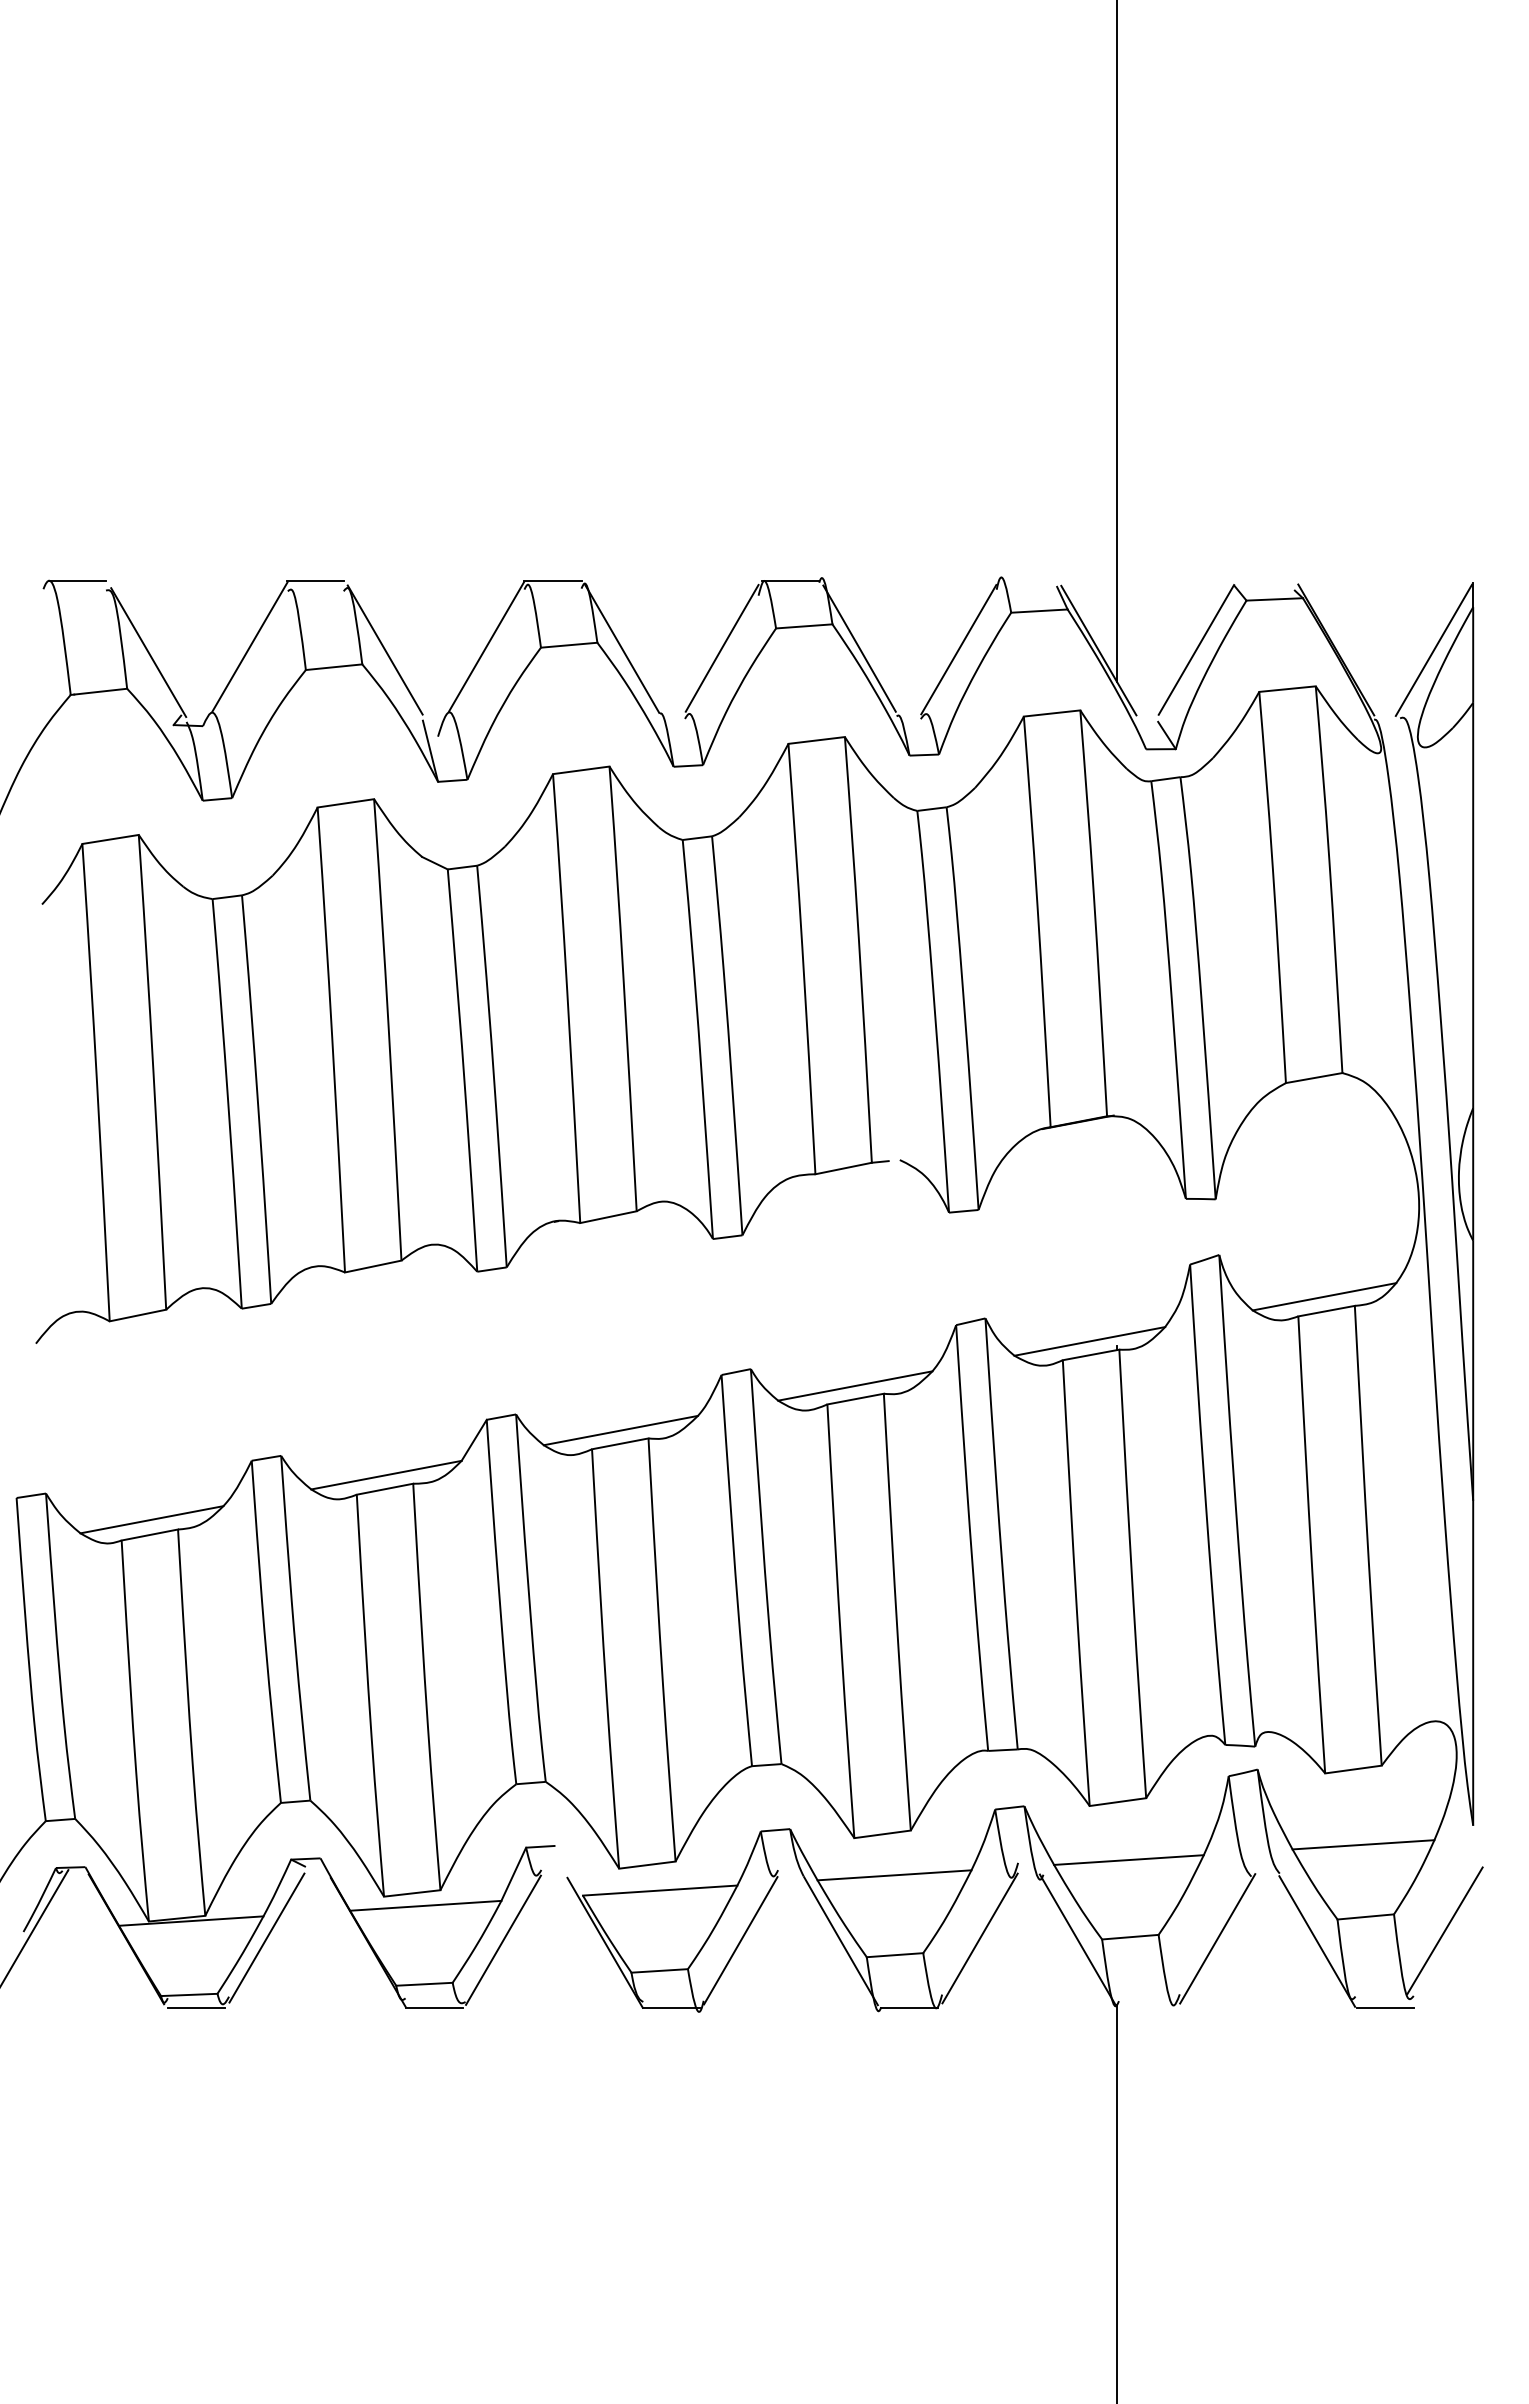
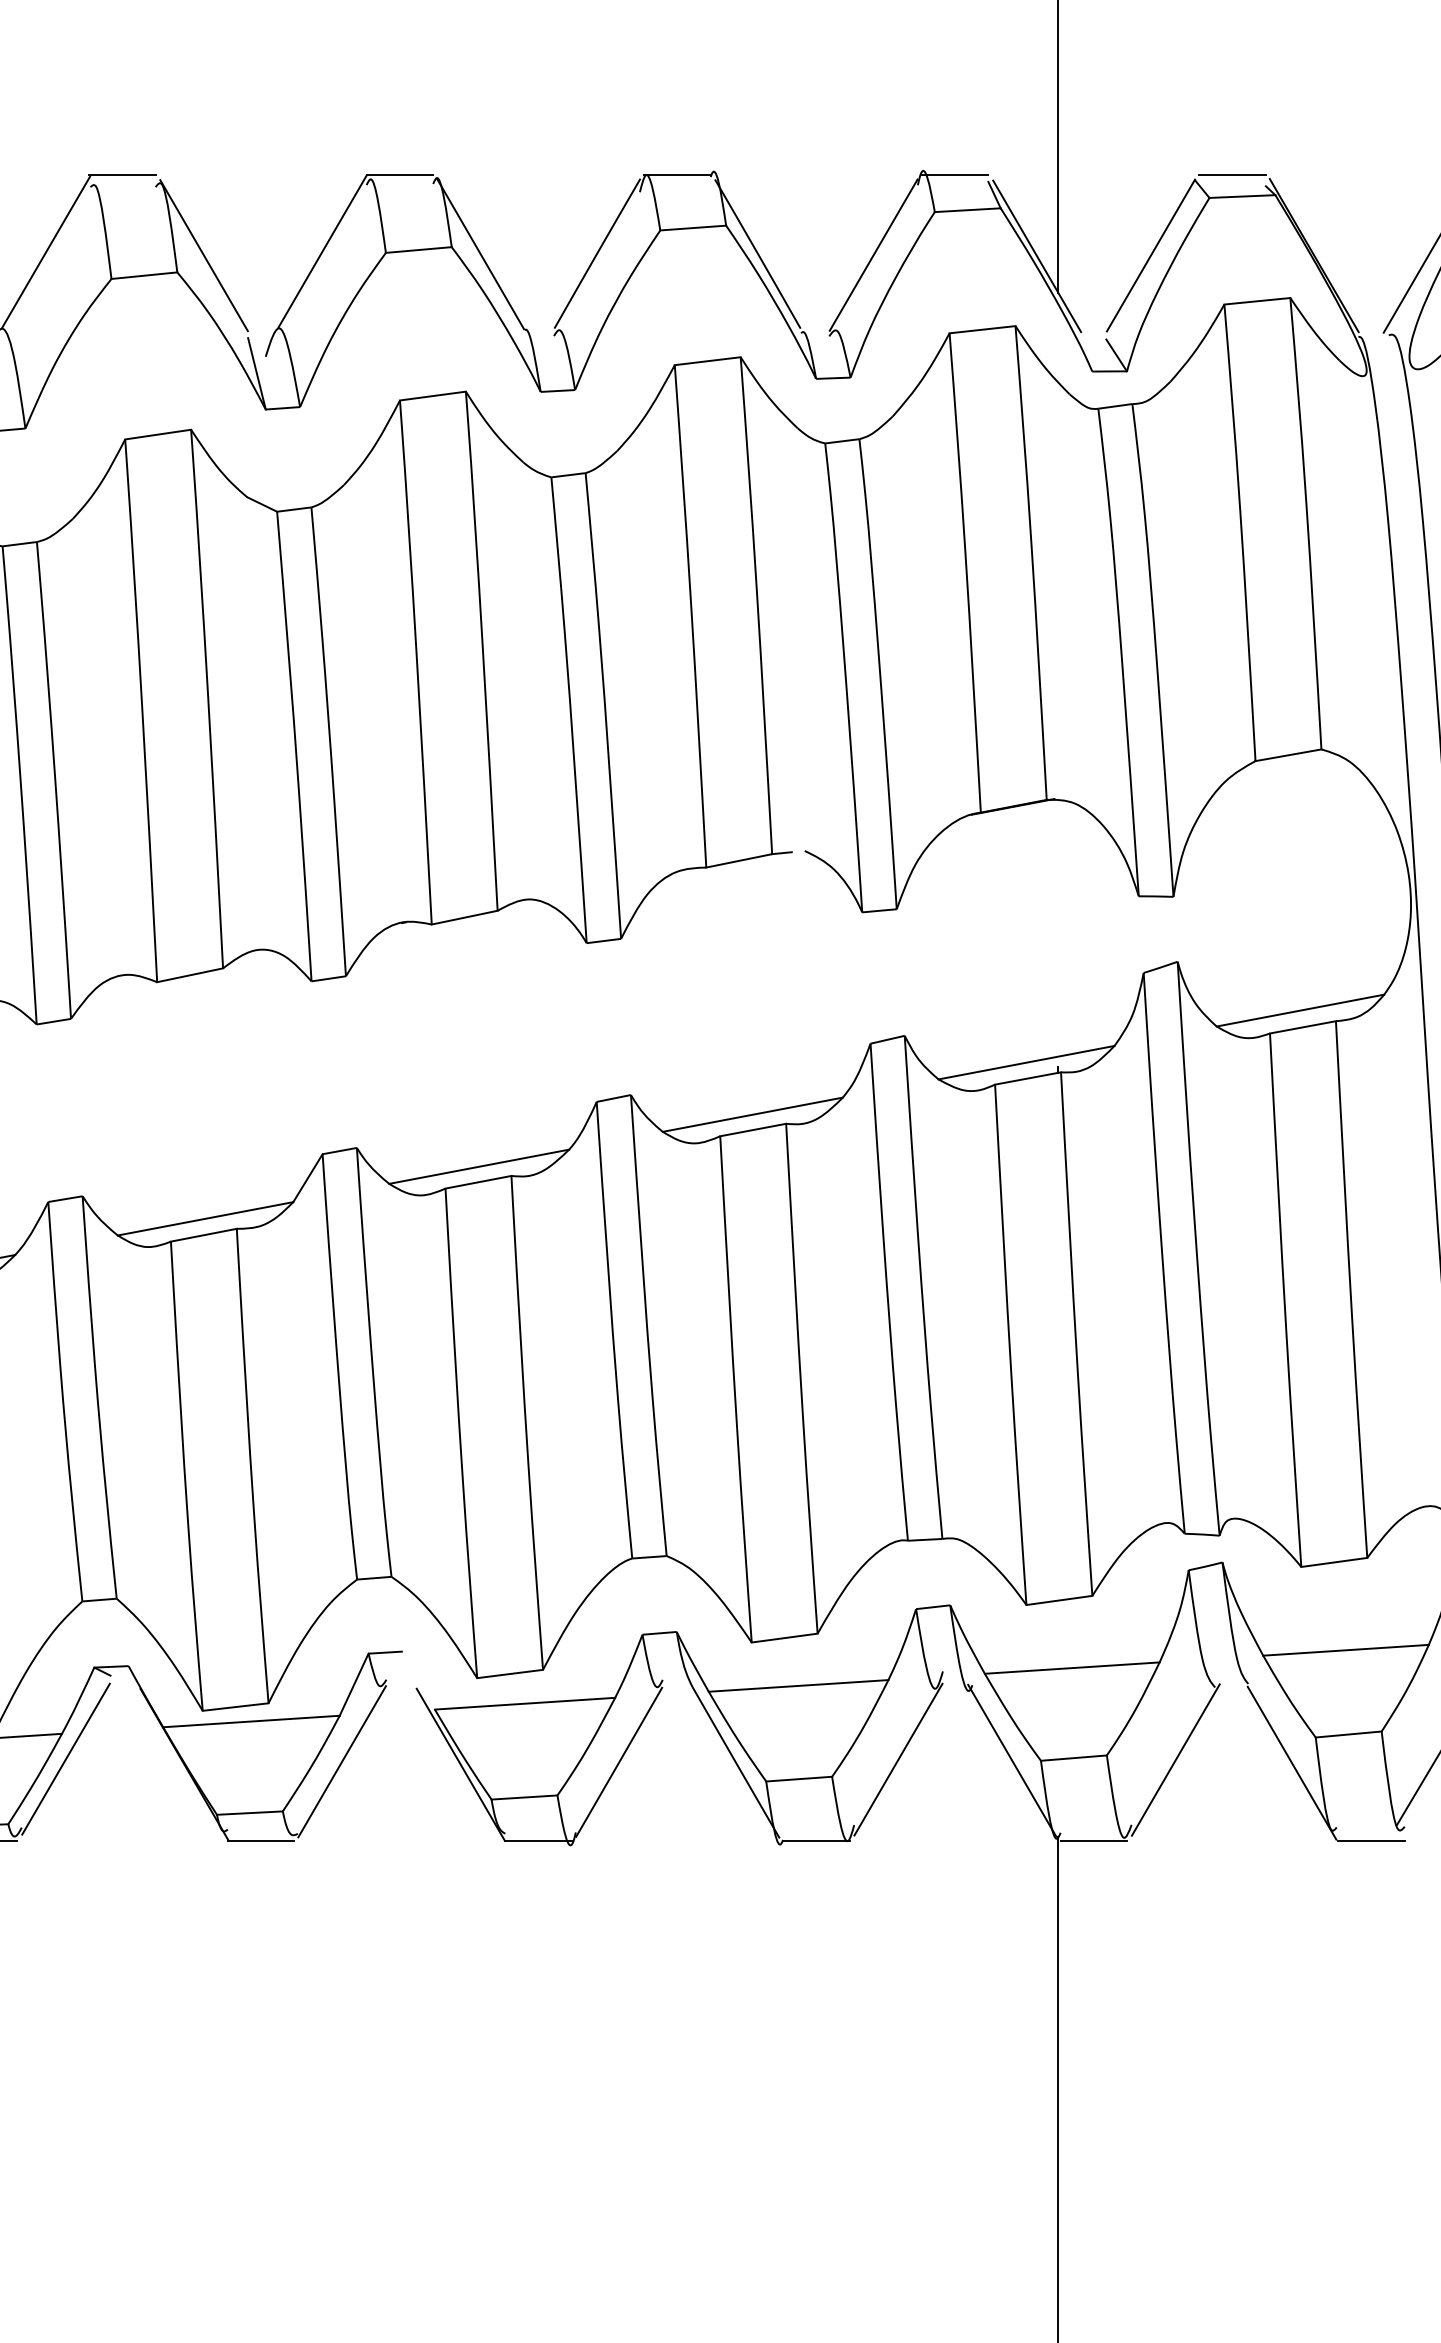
line: (1028, 581) -> (954, 175), added
line: (1265, 581) -> (1231, 175), added
line: (1147, 2007) -> (1093, 1840), added

